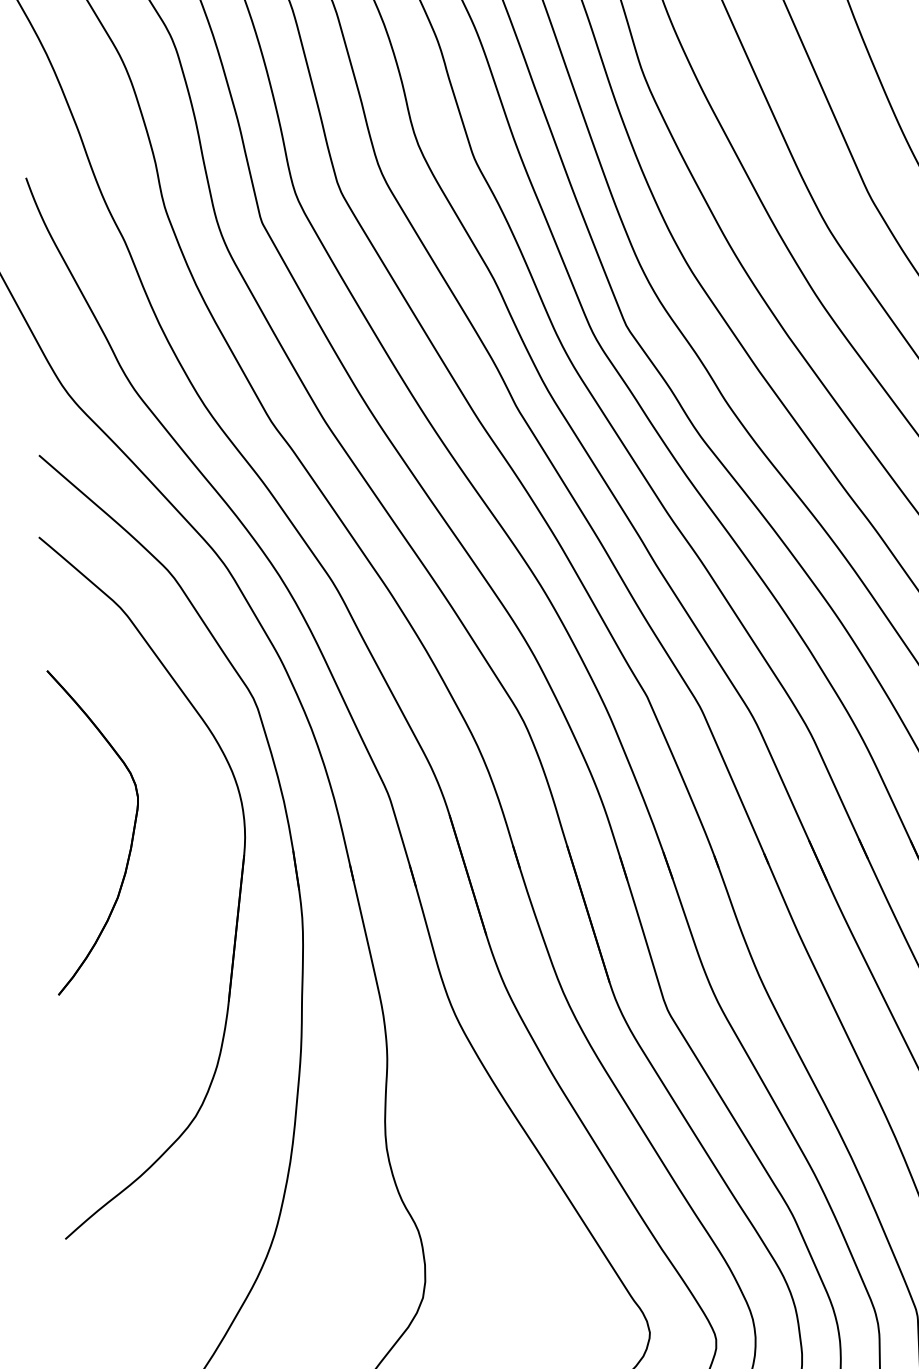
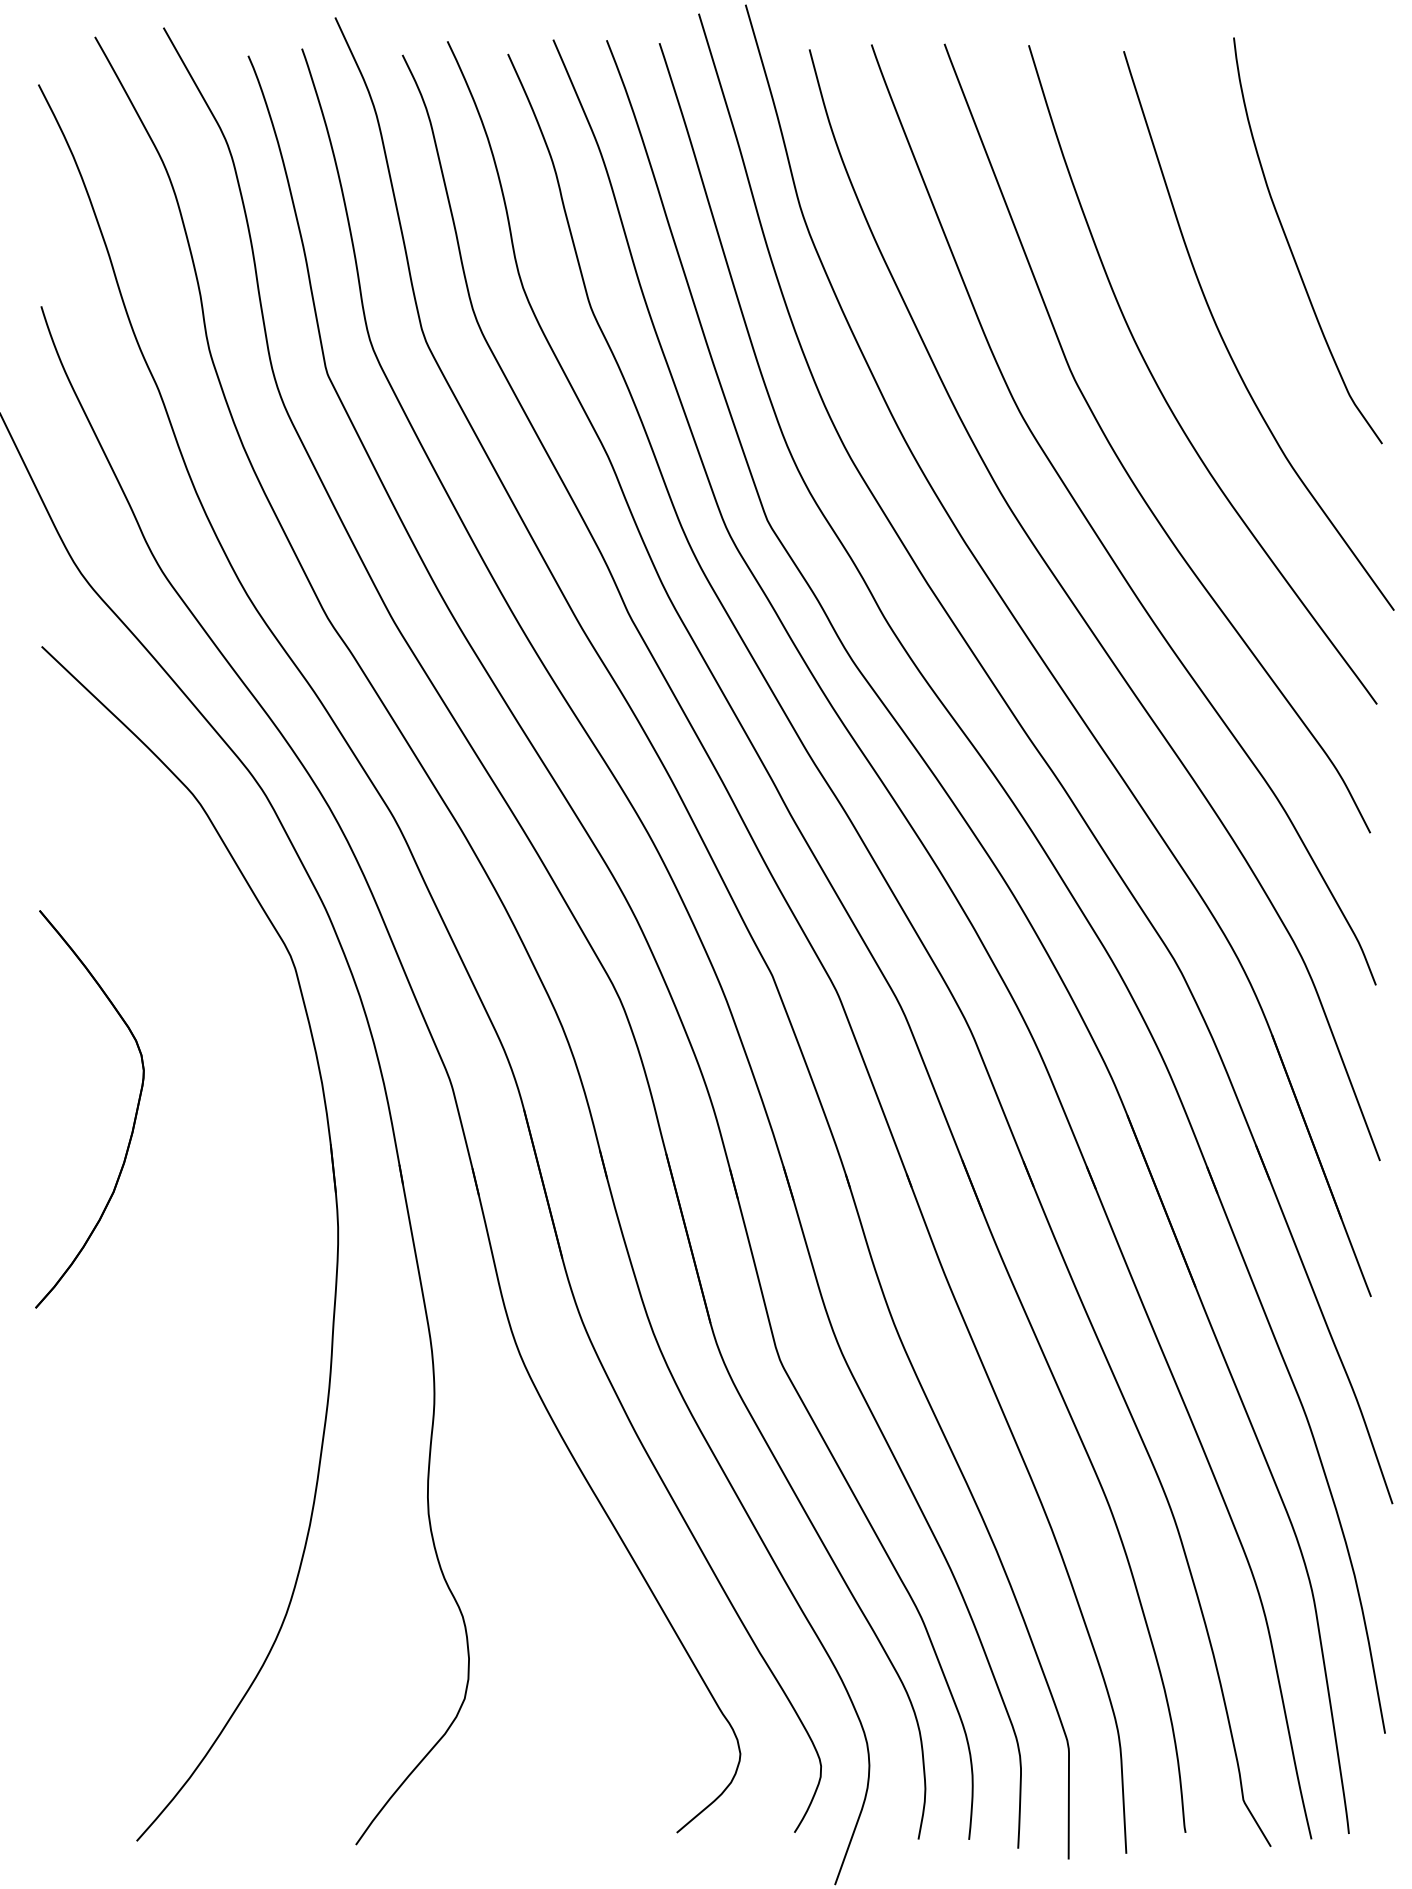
part: (239, 891) -> (262, 1191), removed

